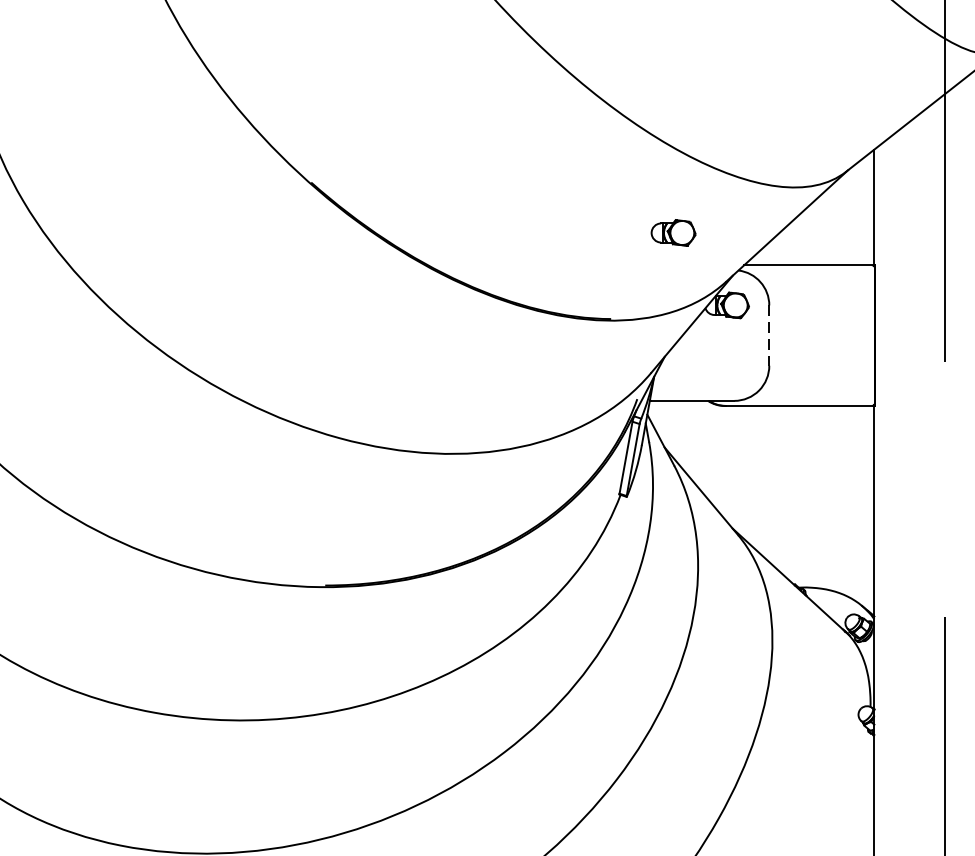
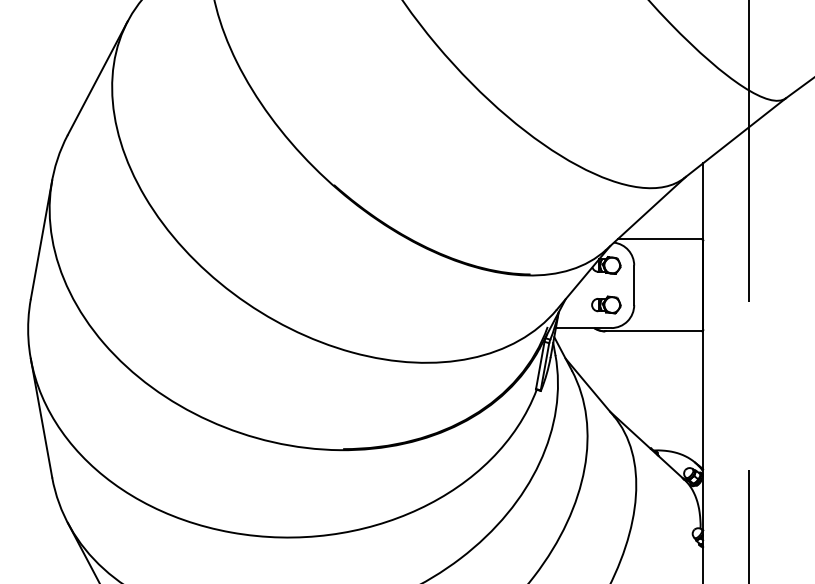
part: (673, 232) -> (606, 304), moved
line: (769, 335) -> (634, 285), dashed -> solid

